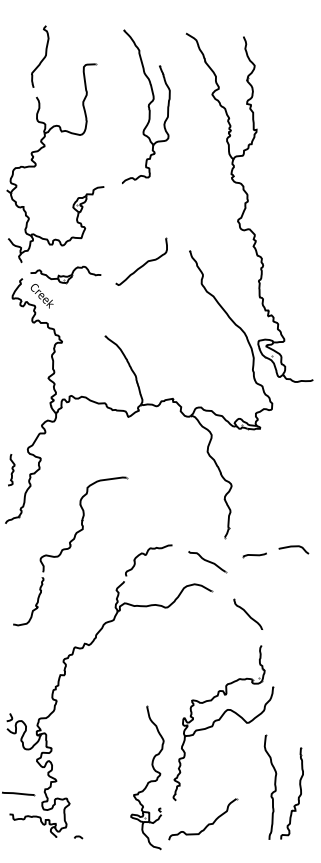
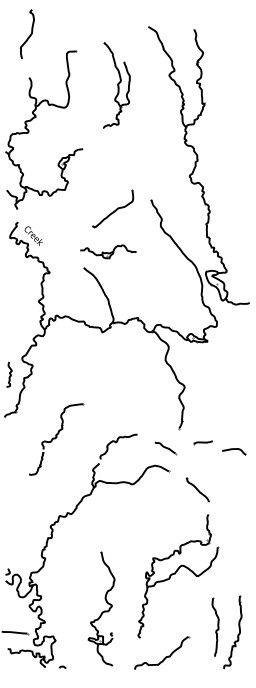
curve: (42, 58) -> (29, 35), moved
part: (146, 106) -> (116, 85), size x0.7
part: (65, 274) -> (108, 251), moved
curve: (293, 547) -> (233, 449), moved
part: (70, 551) -> (56, 439), size x0.6
part: (207, 562) -> (165, 448), size x0.7
part: (147, 777) -> (101, 608), moved
part: (270, 786) -> (215, 626), size x0.7

